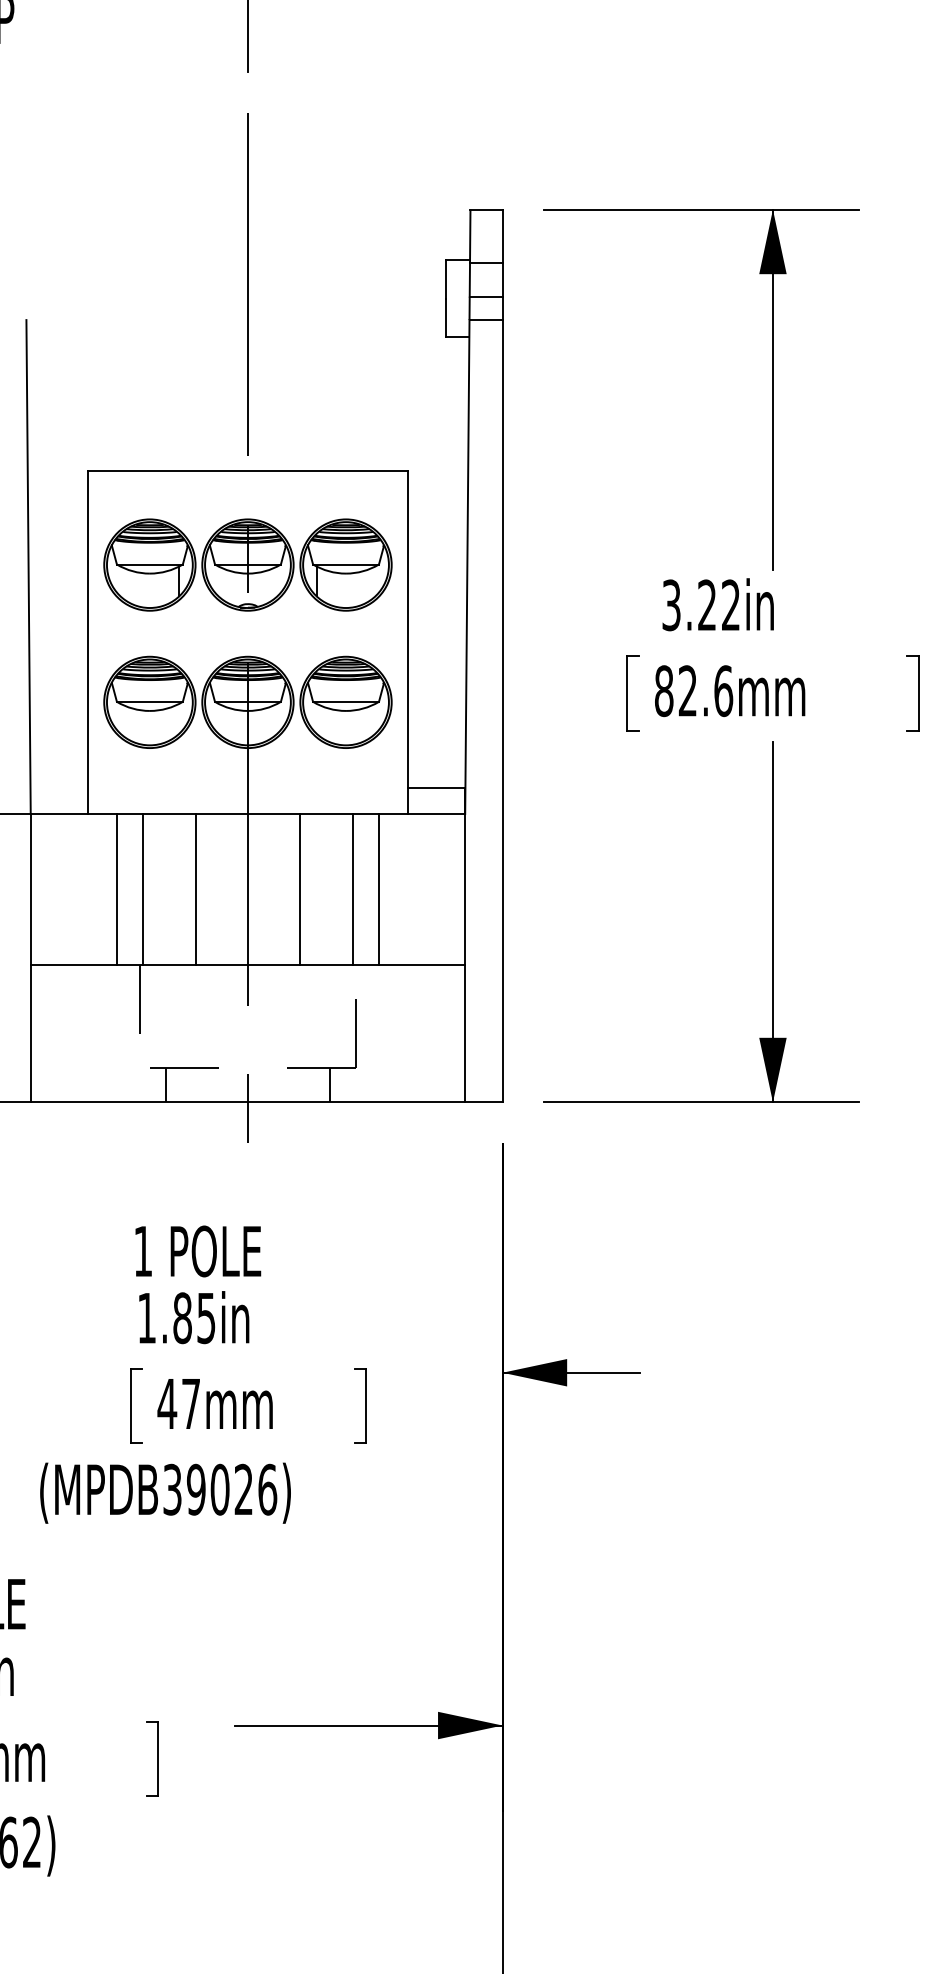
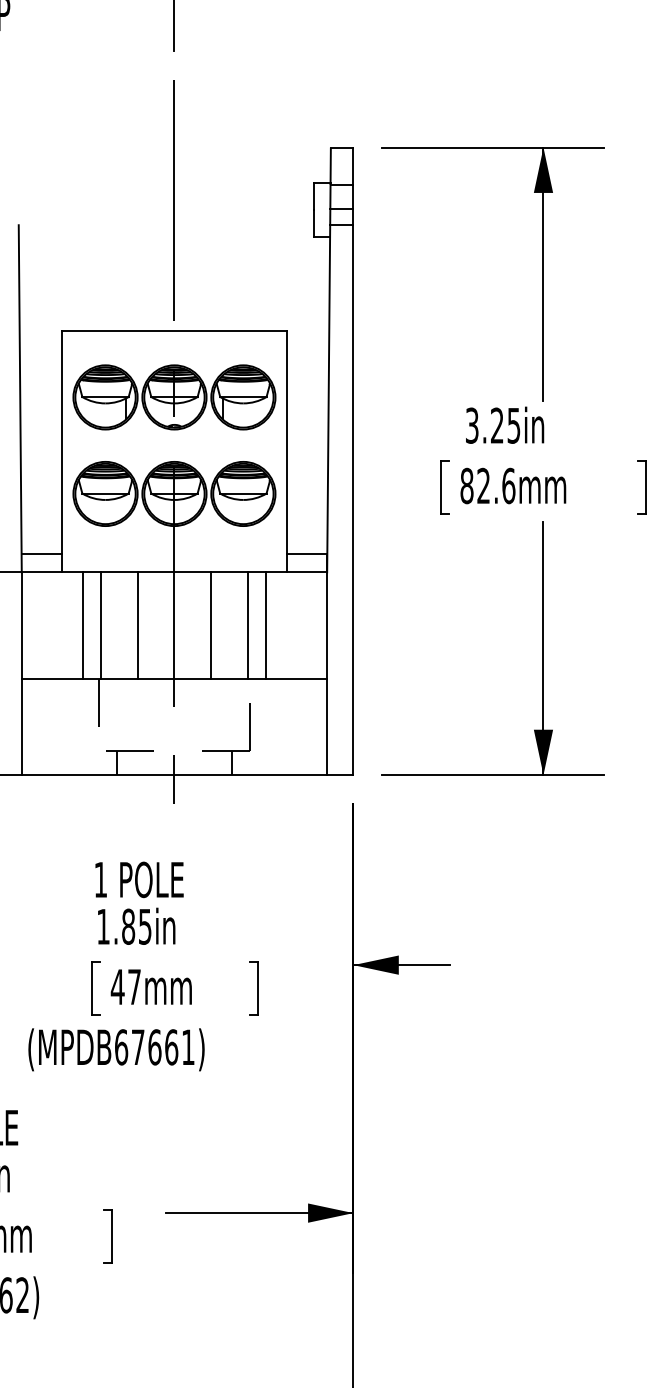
text: (730, 605) -> (513, 425), 3.22in -> 3.25in
line: (58, 787) -> (41, 553), added
text: (220, 1489) -> (155, 1047), (MPDB39026) -> (MPDB67661)

